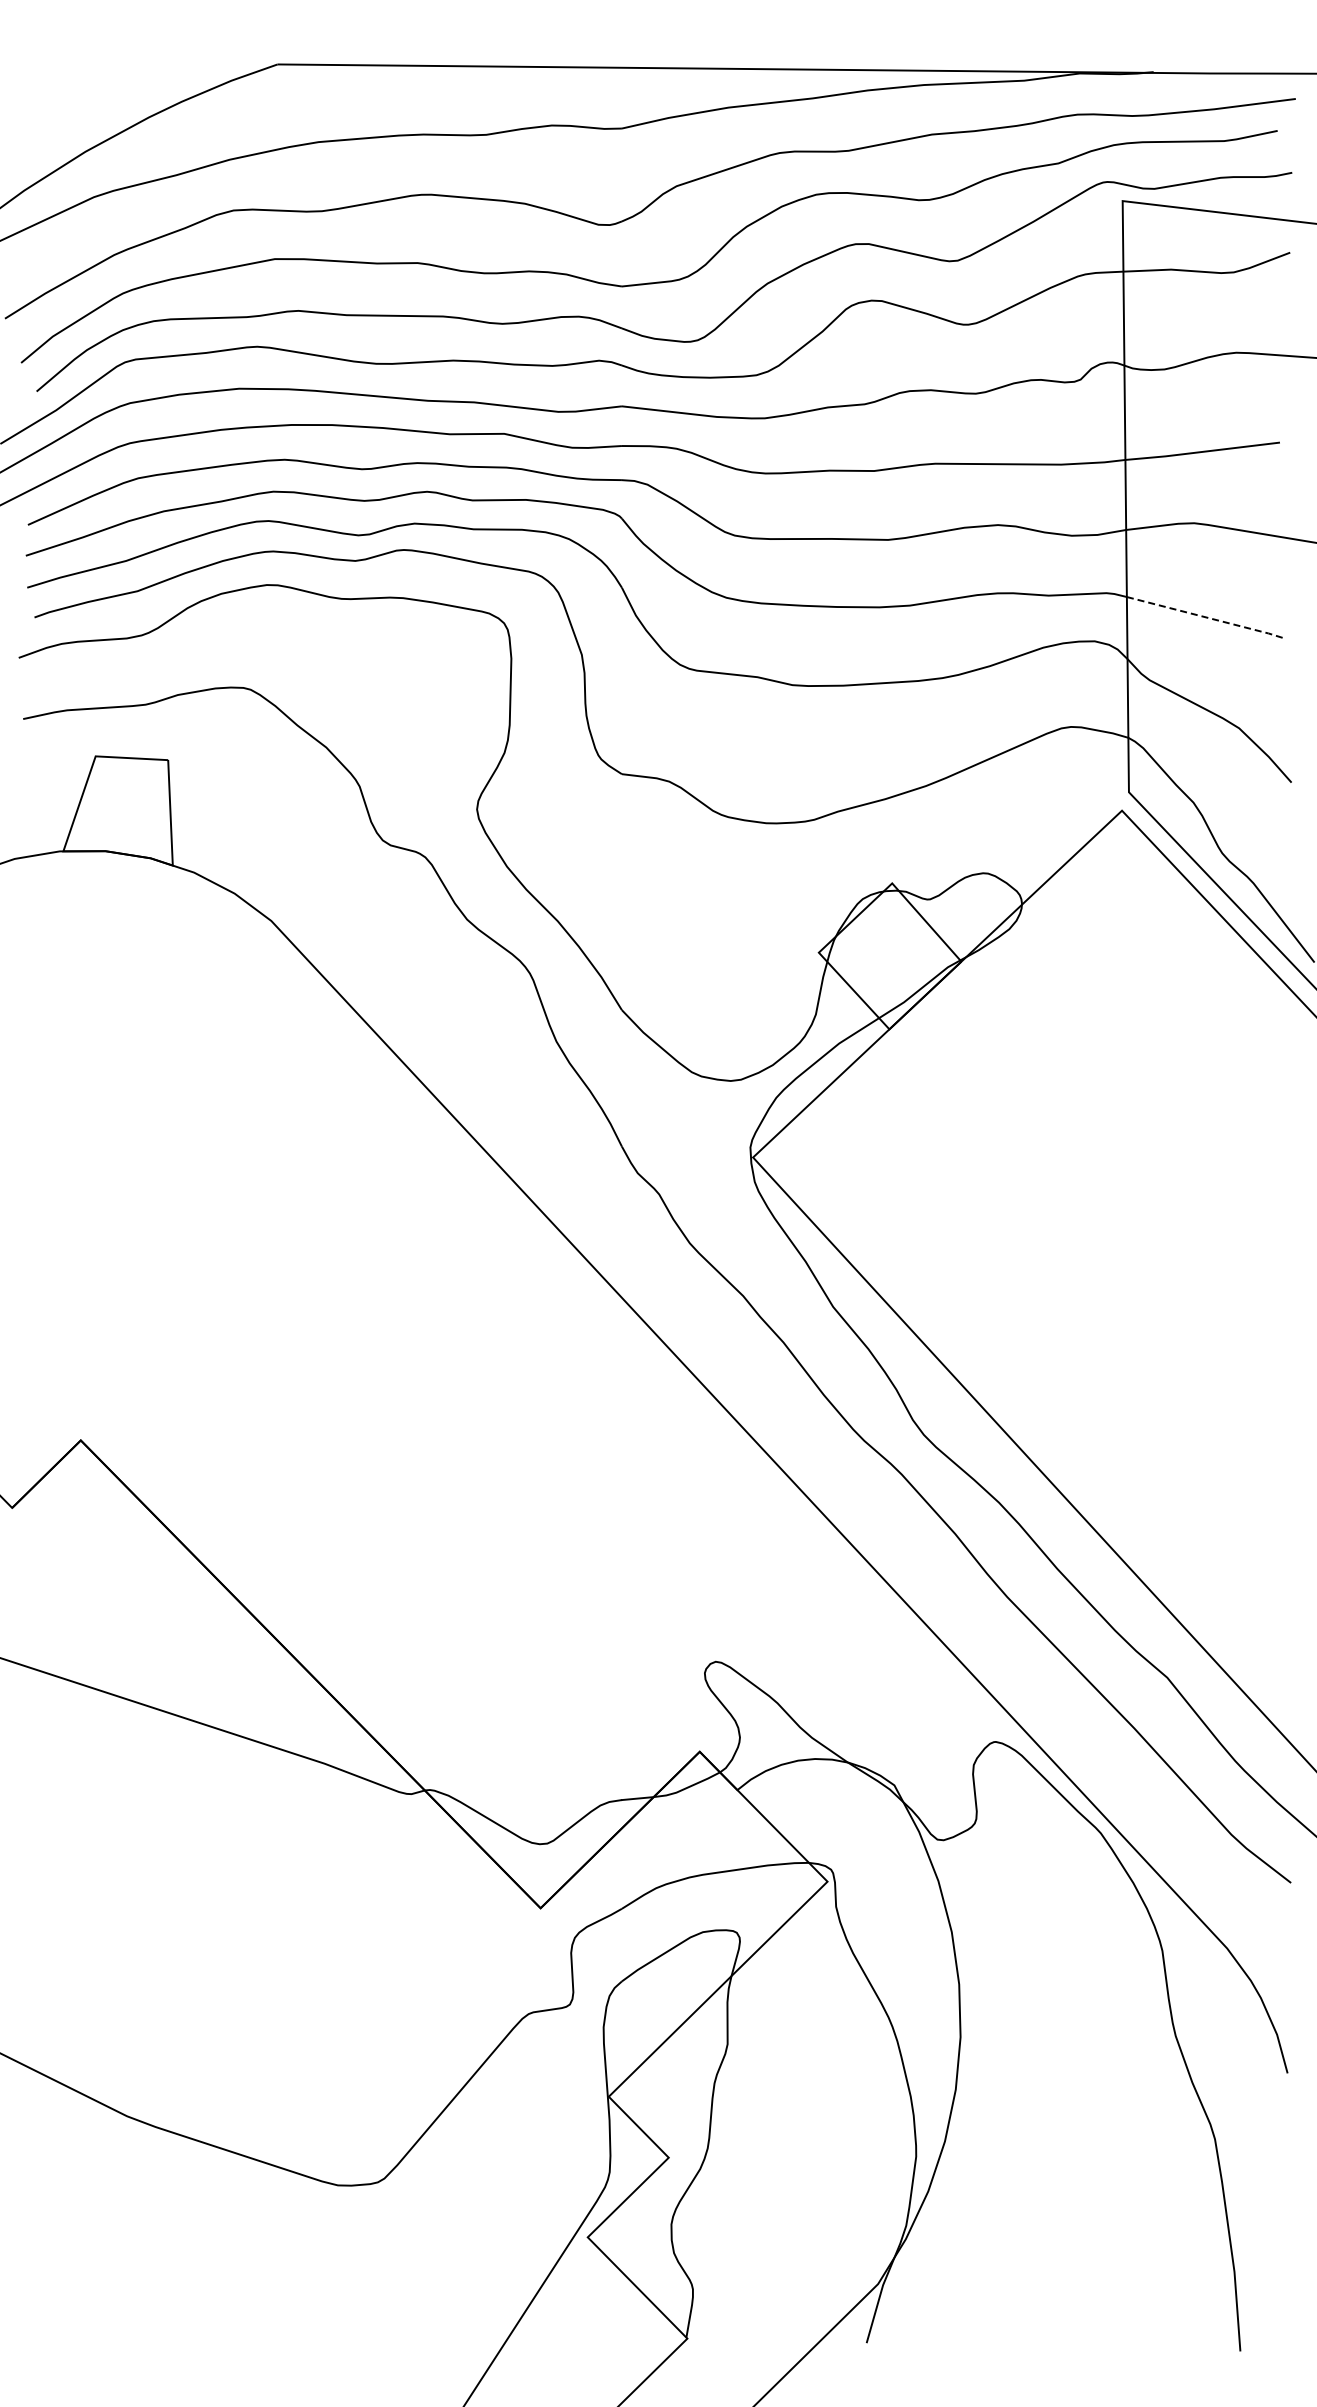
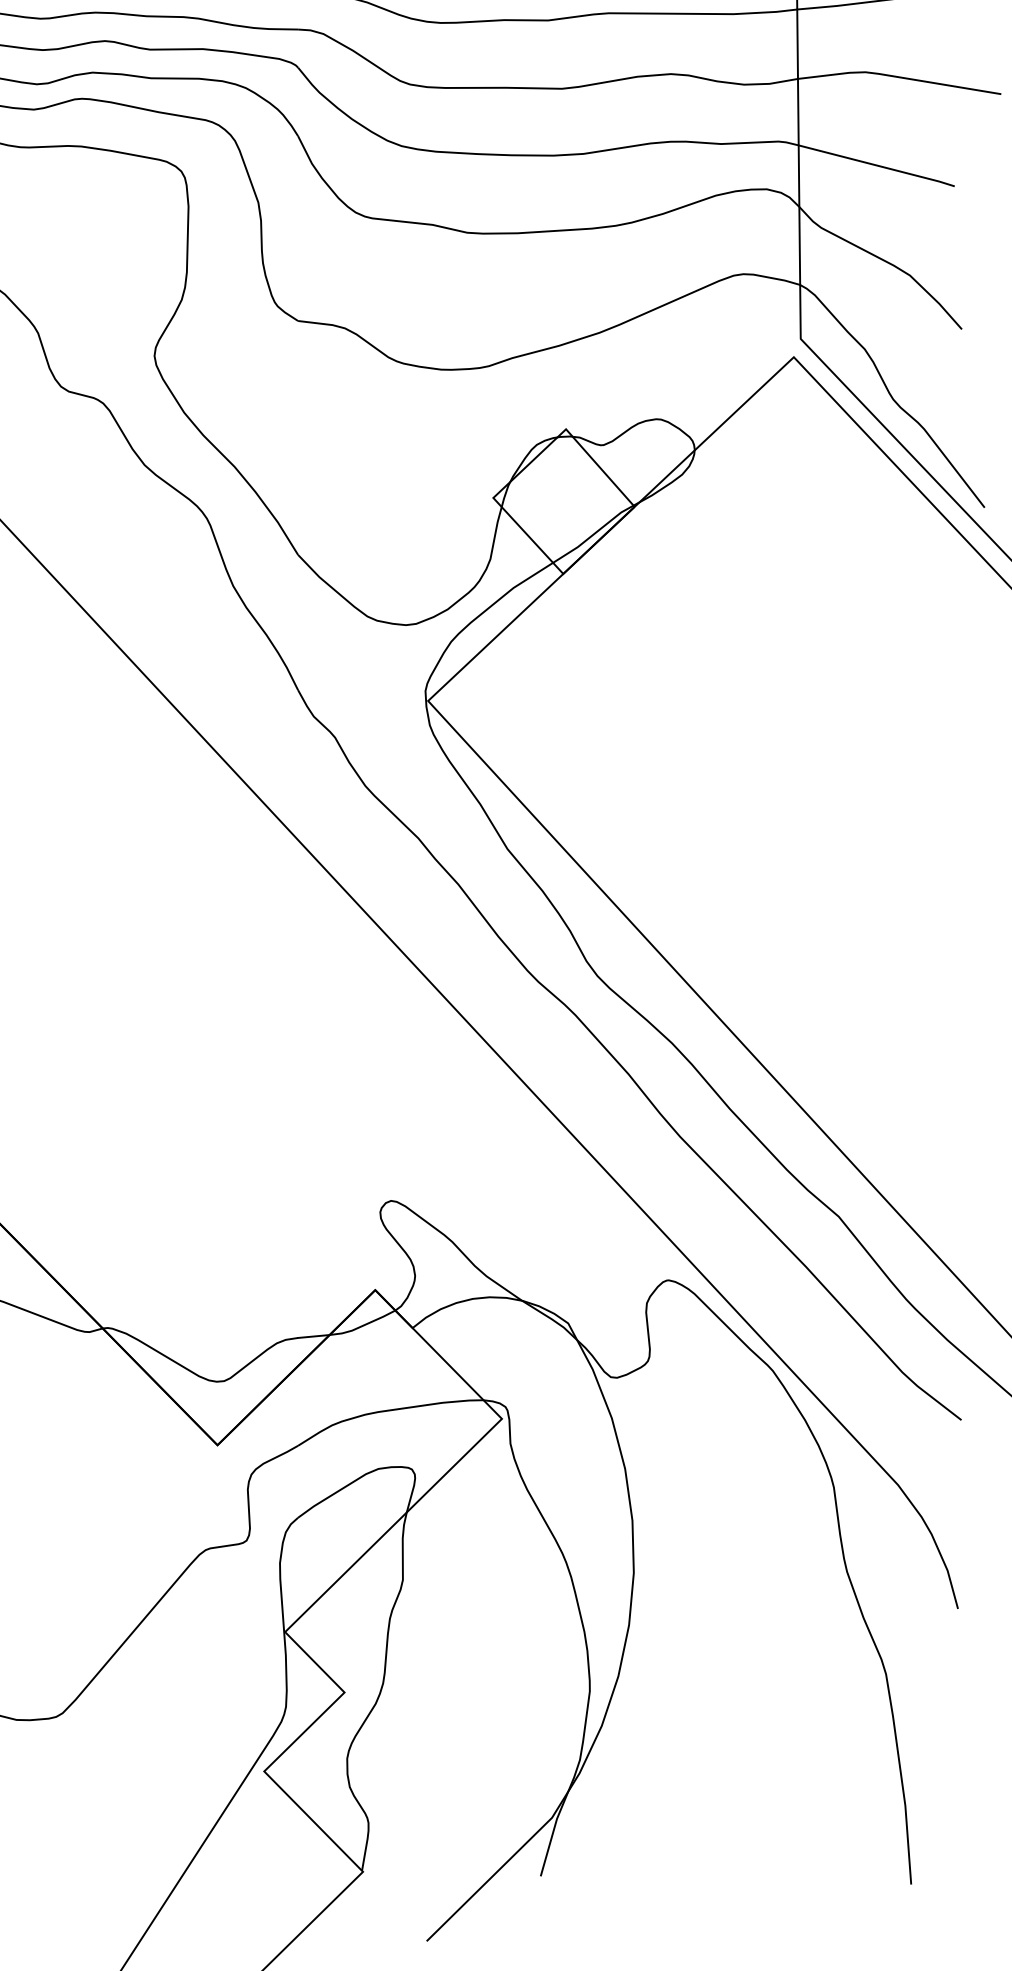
line: (1206, 617) -> (877, 165), dashed -> solid

